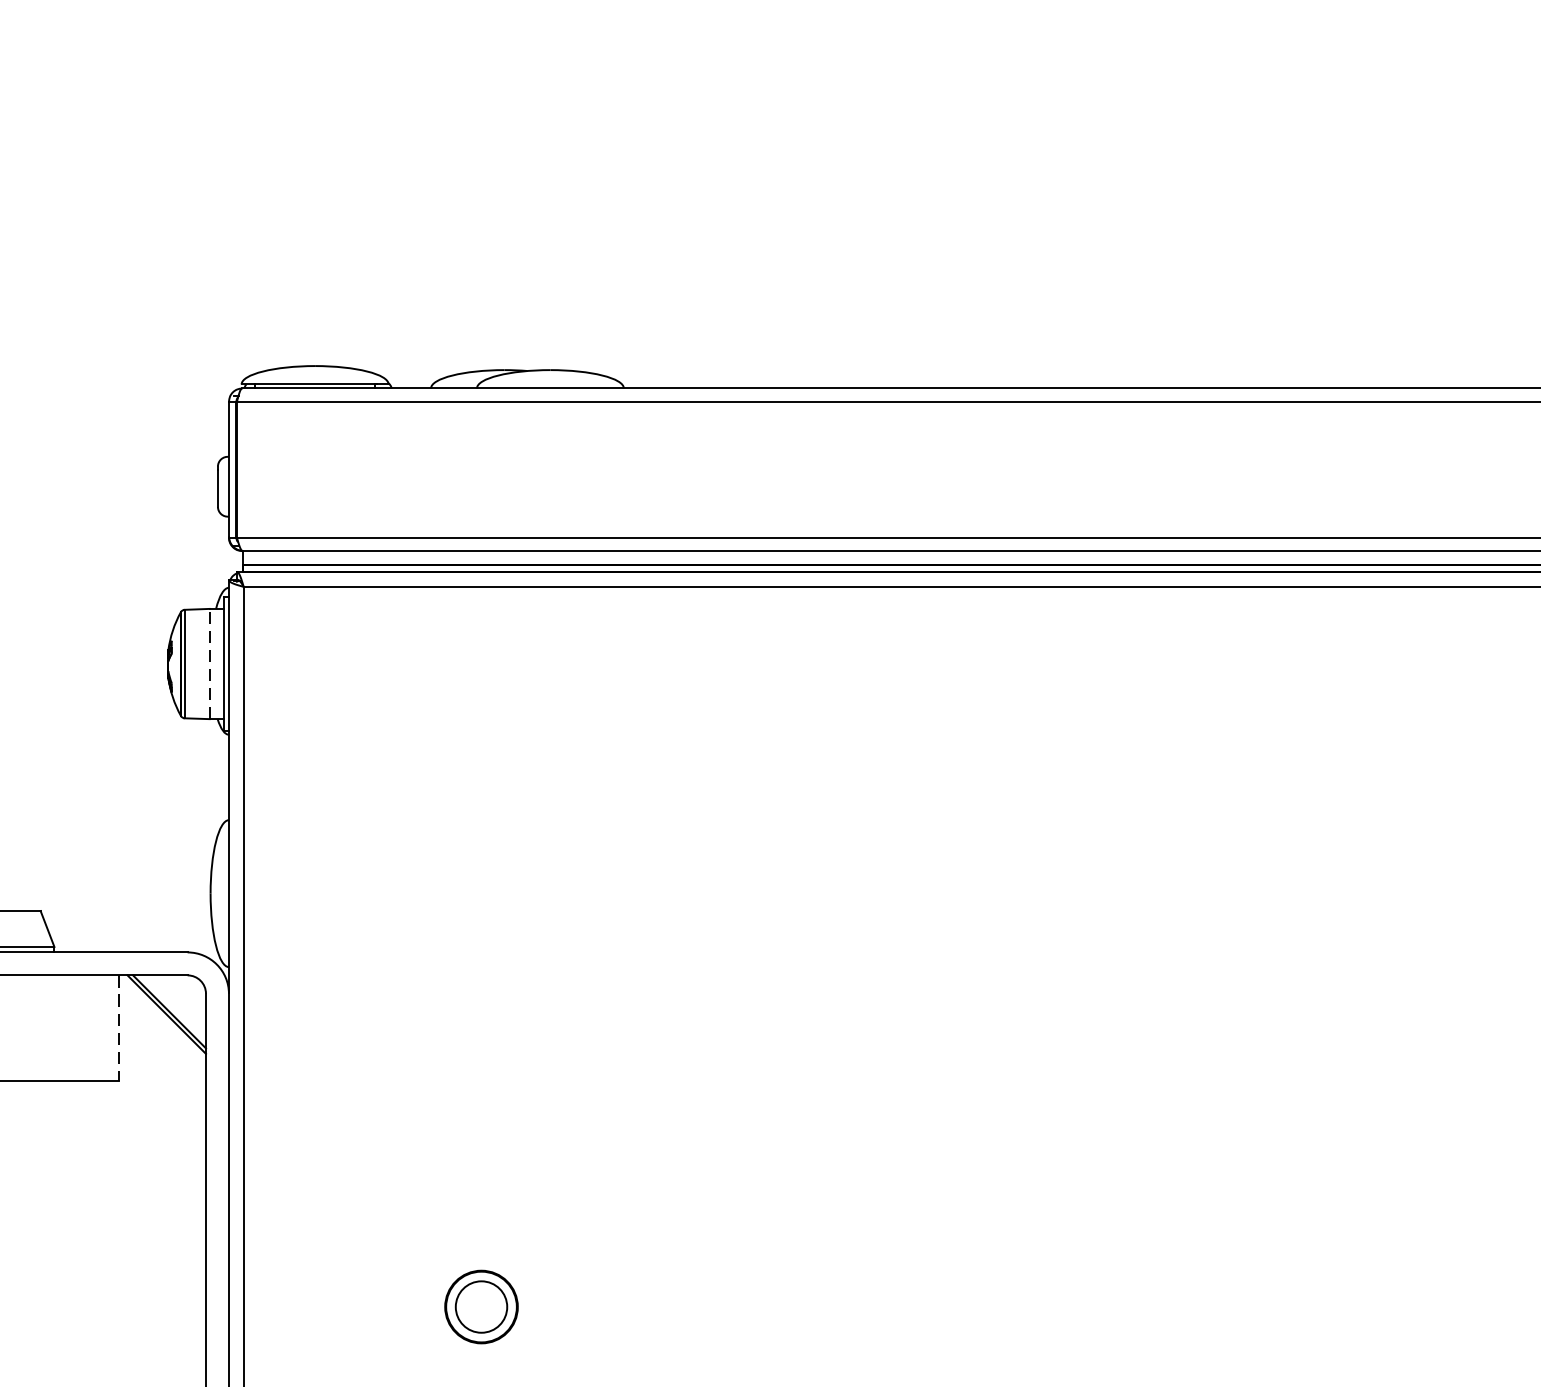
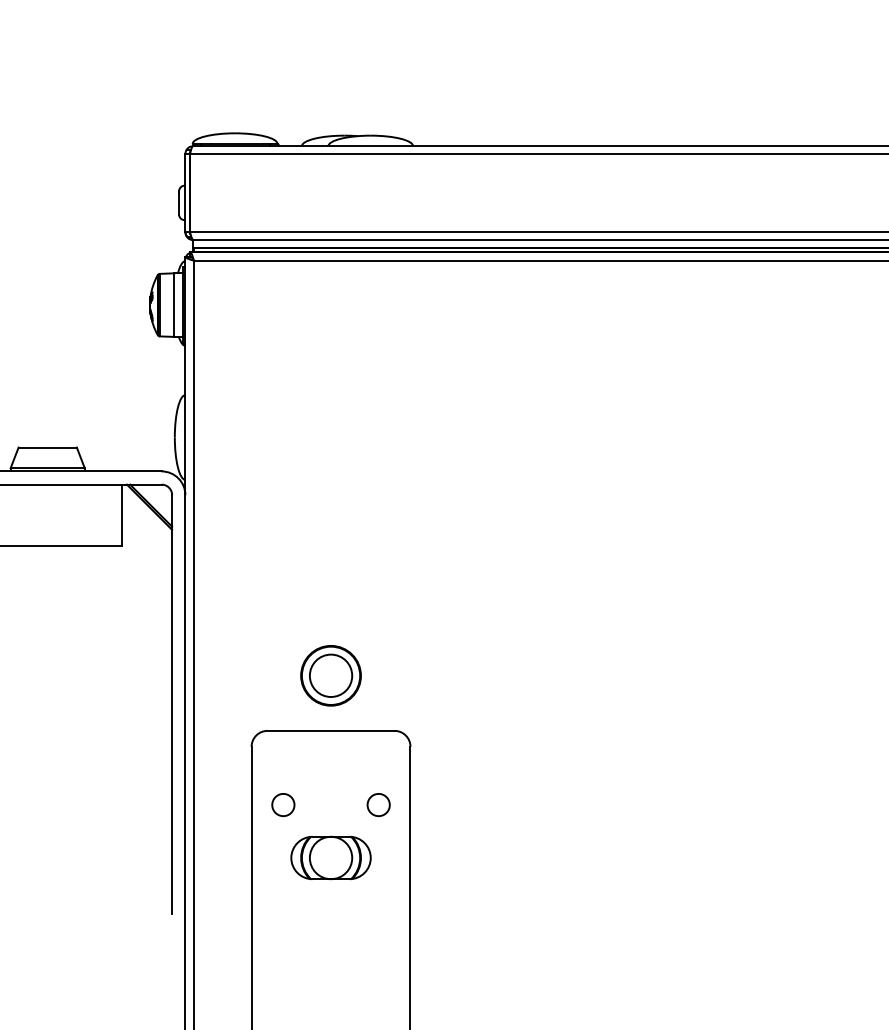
line: (210, 664) -> (174, 305), dashed -> solid
line: (118, 1028) -> (121, 515), dashed -> solid
part: (480, 1306) -> (330, 675), size x1.43

